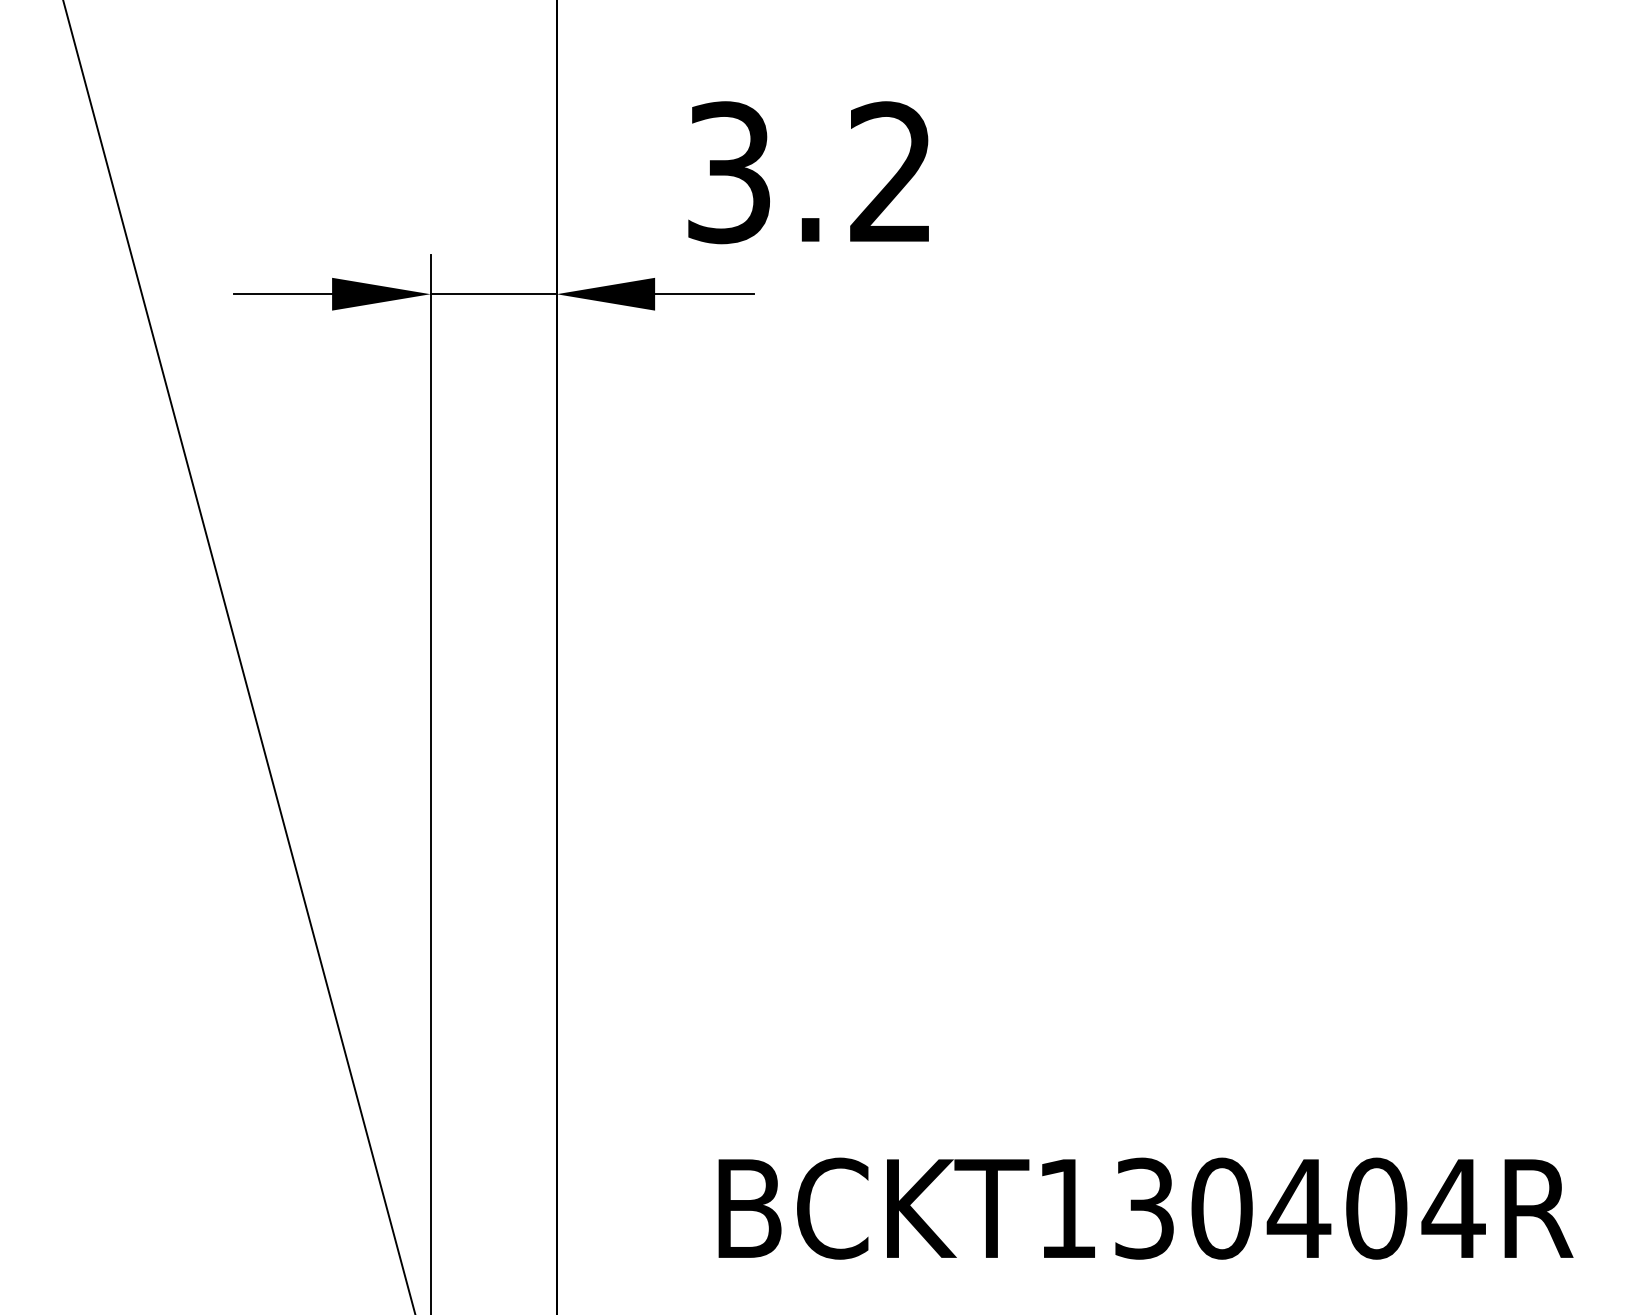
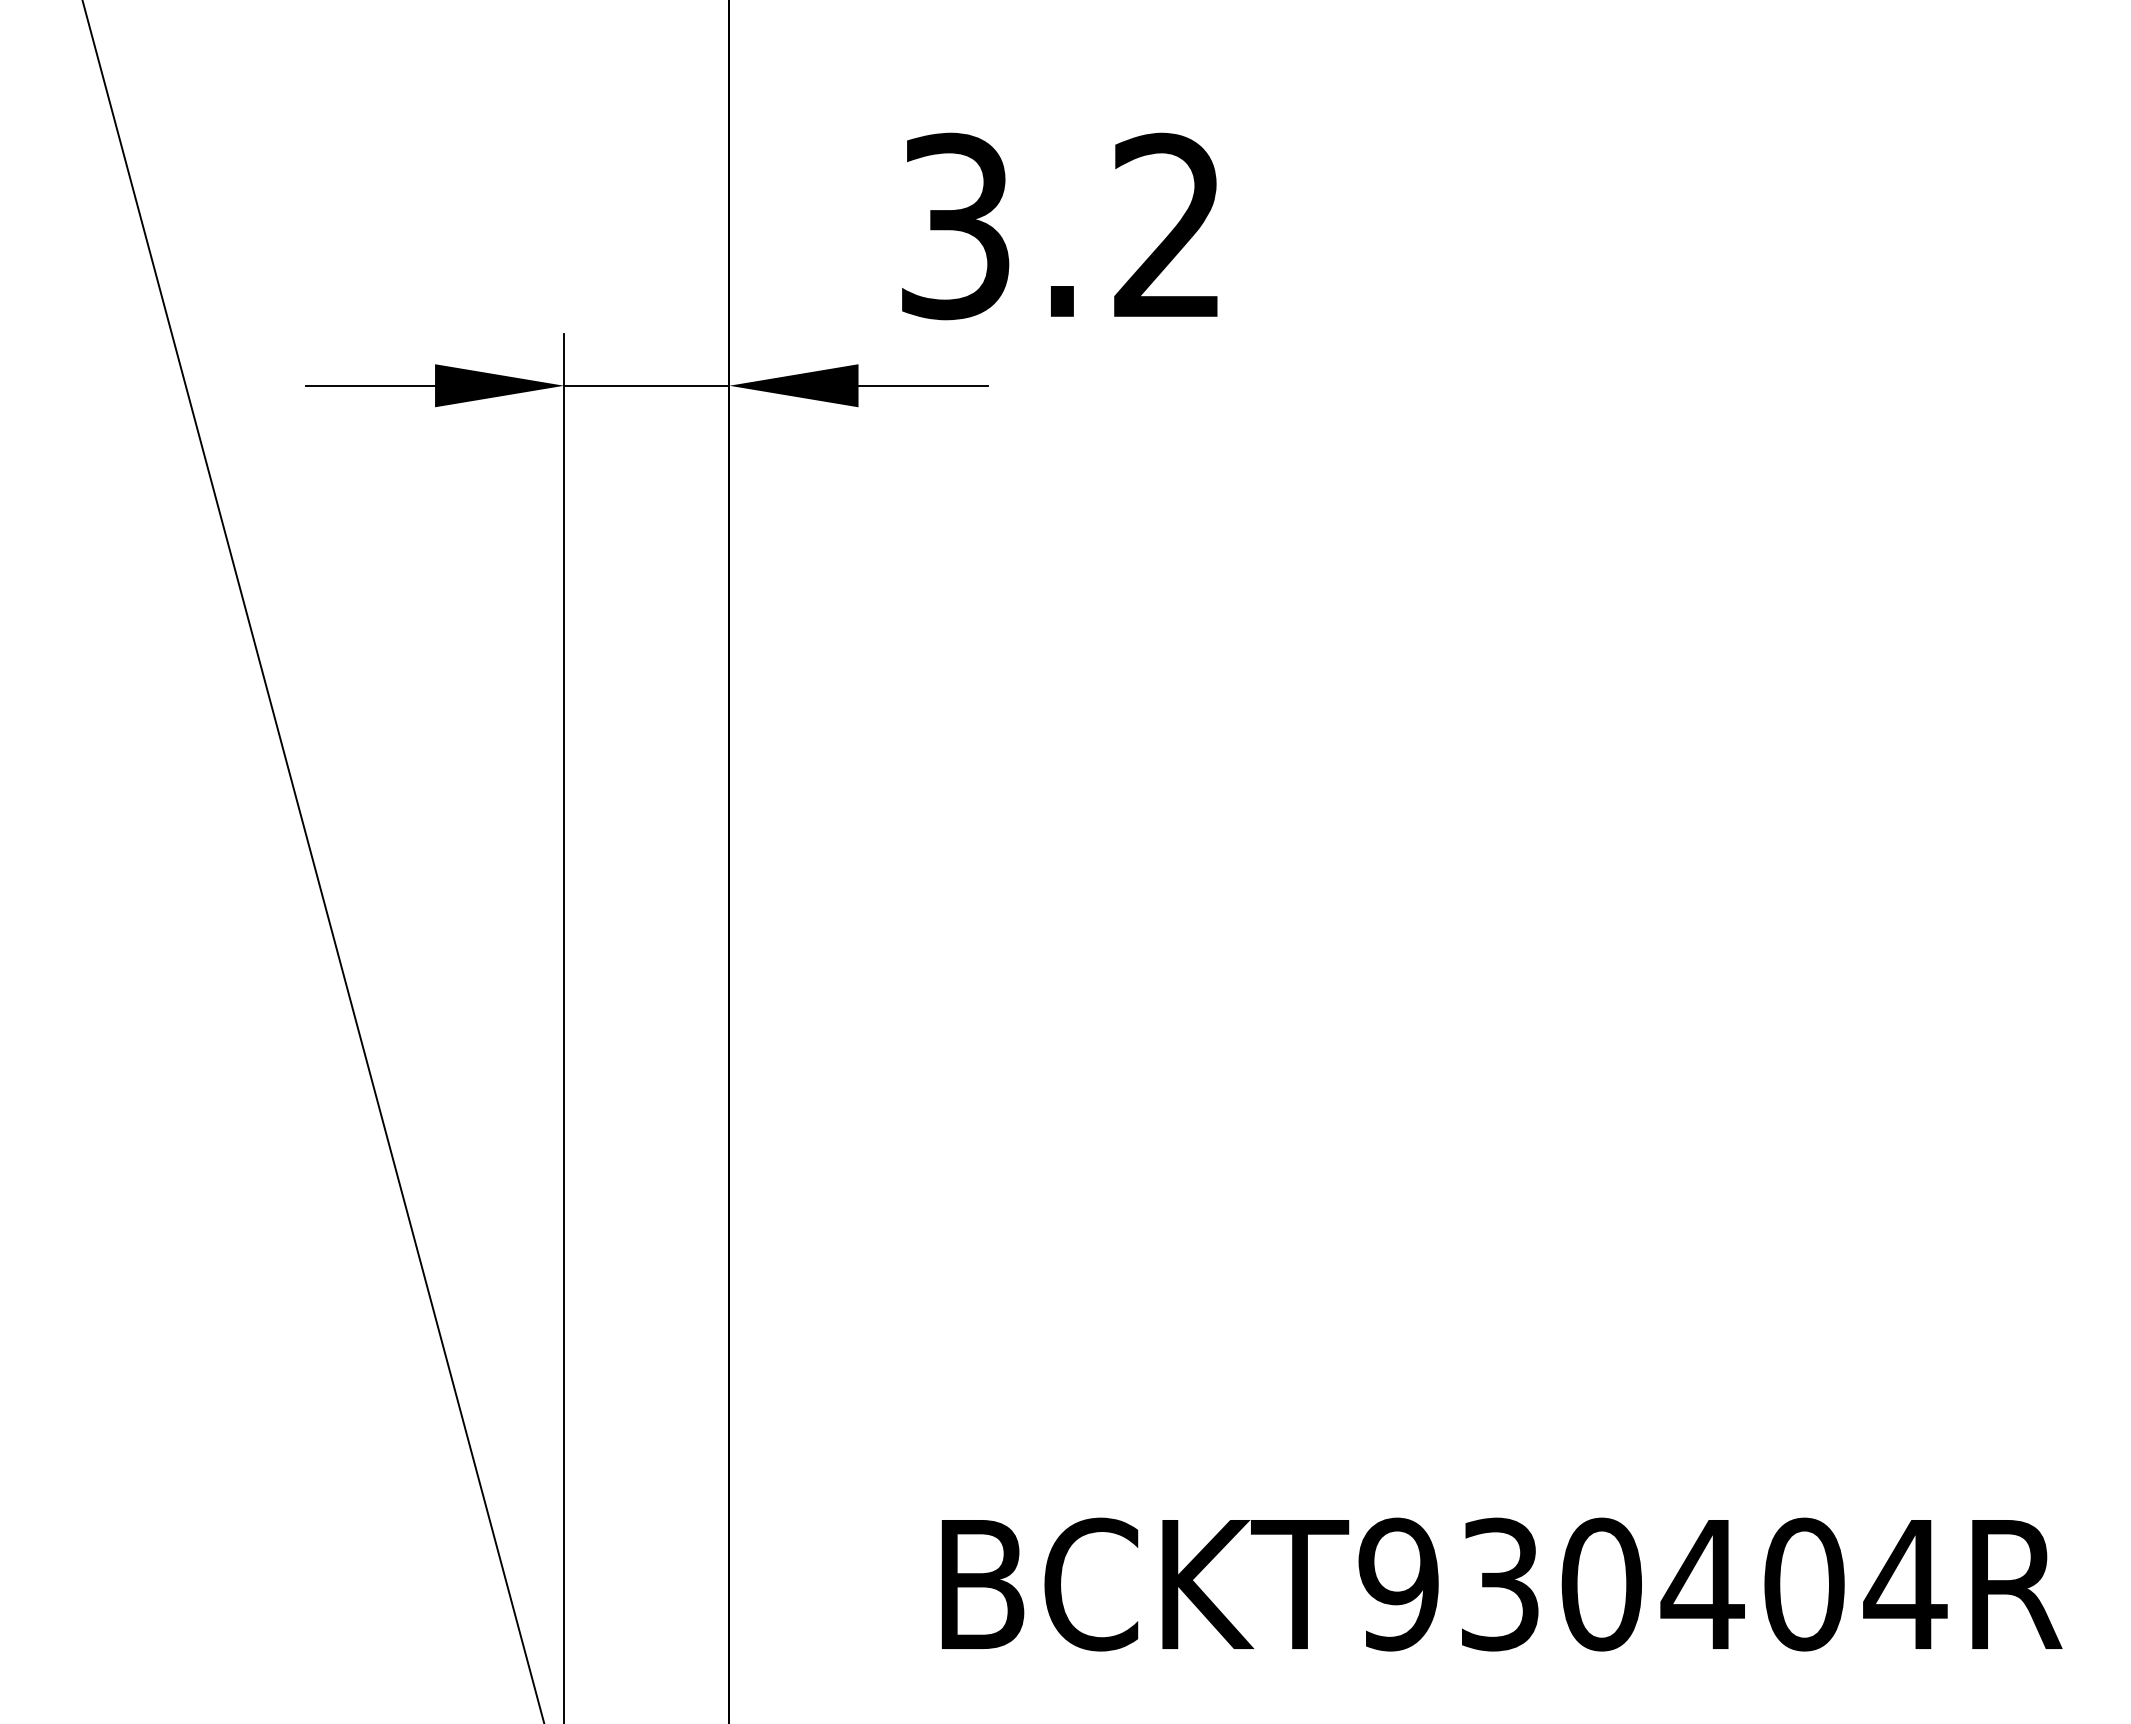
text: (1067, 1208) -> (1398, 1584), BCKT130404R -> BCKT930404R

